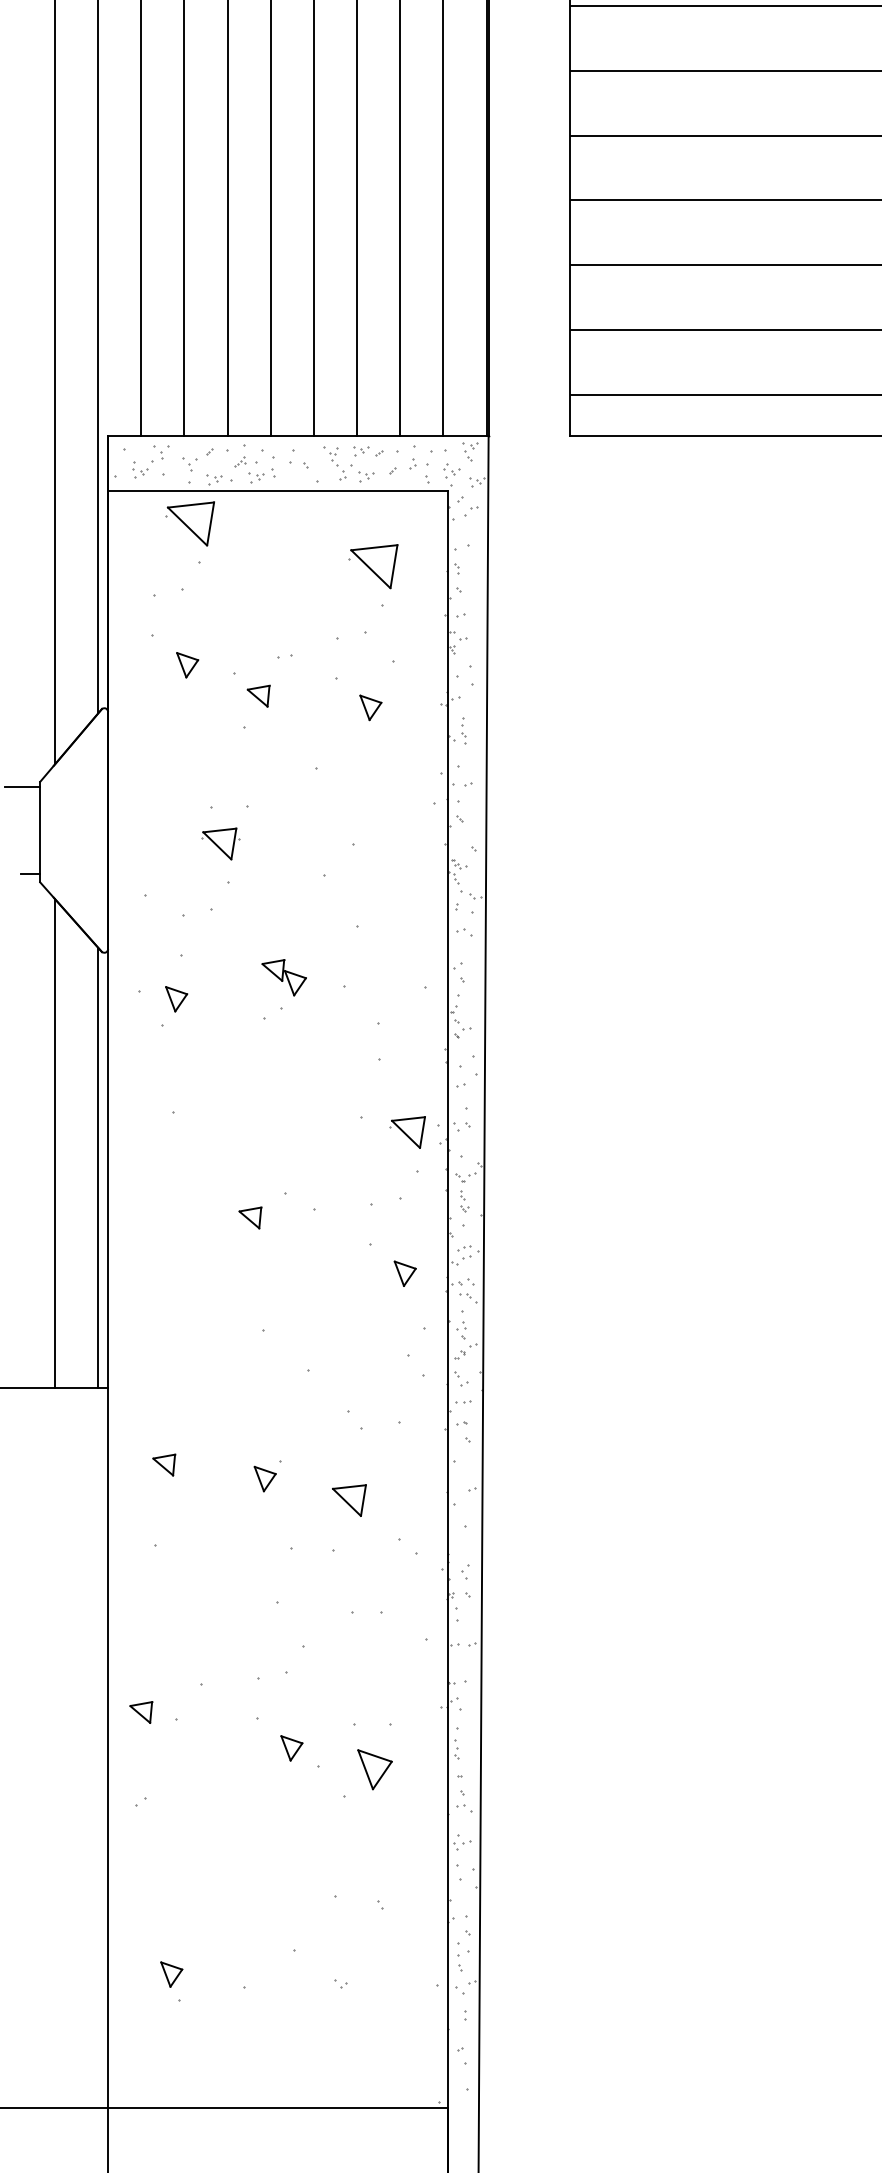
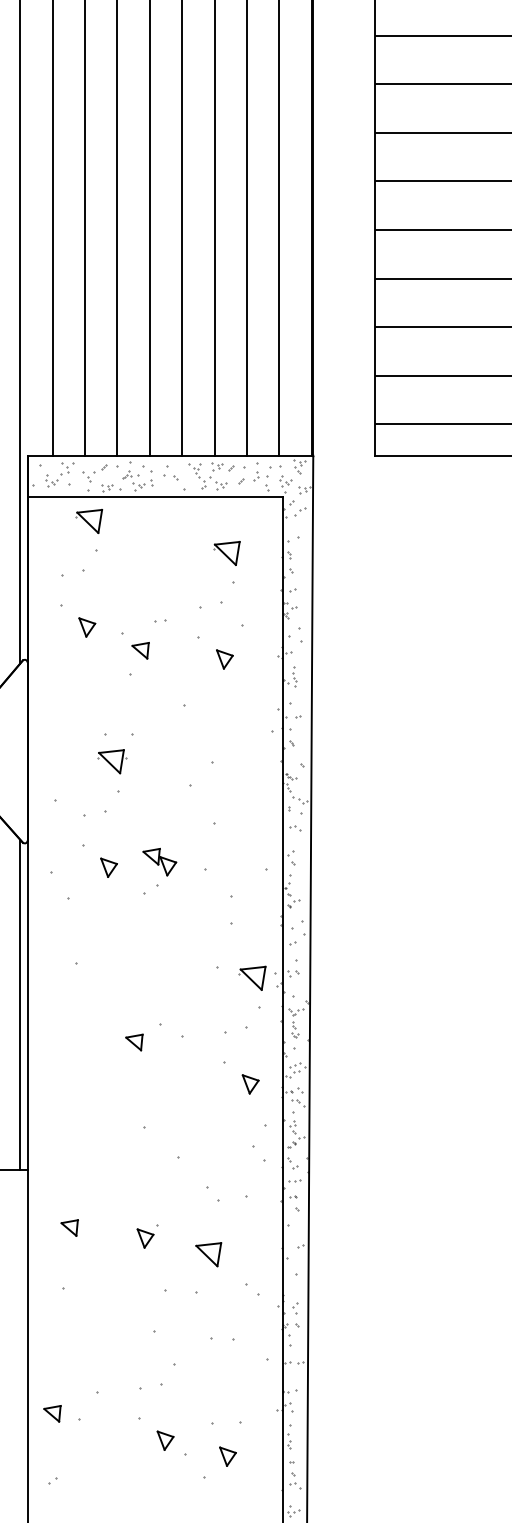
part: (190, 523) -> (89, 521), size x0.71
part: (373, 566) -> (226, 553), size x0.71
part: (176, 999) -> (108, 867), moved
part: (374, 1769) -> (227, 1456), size x0.62

